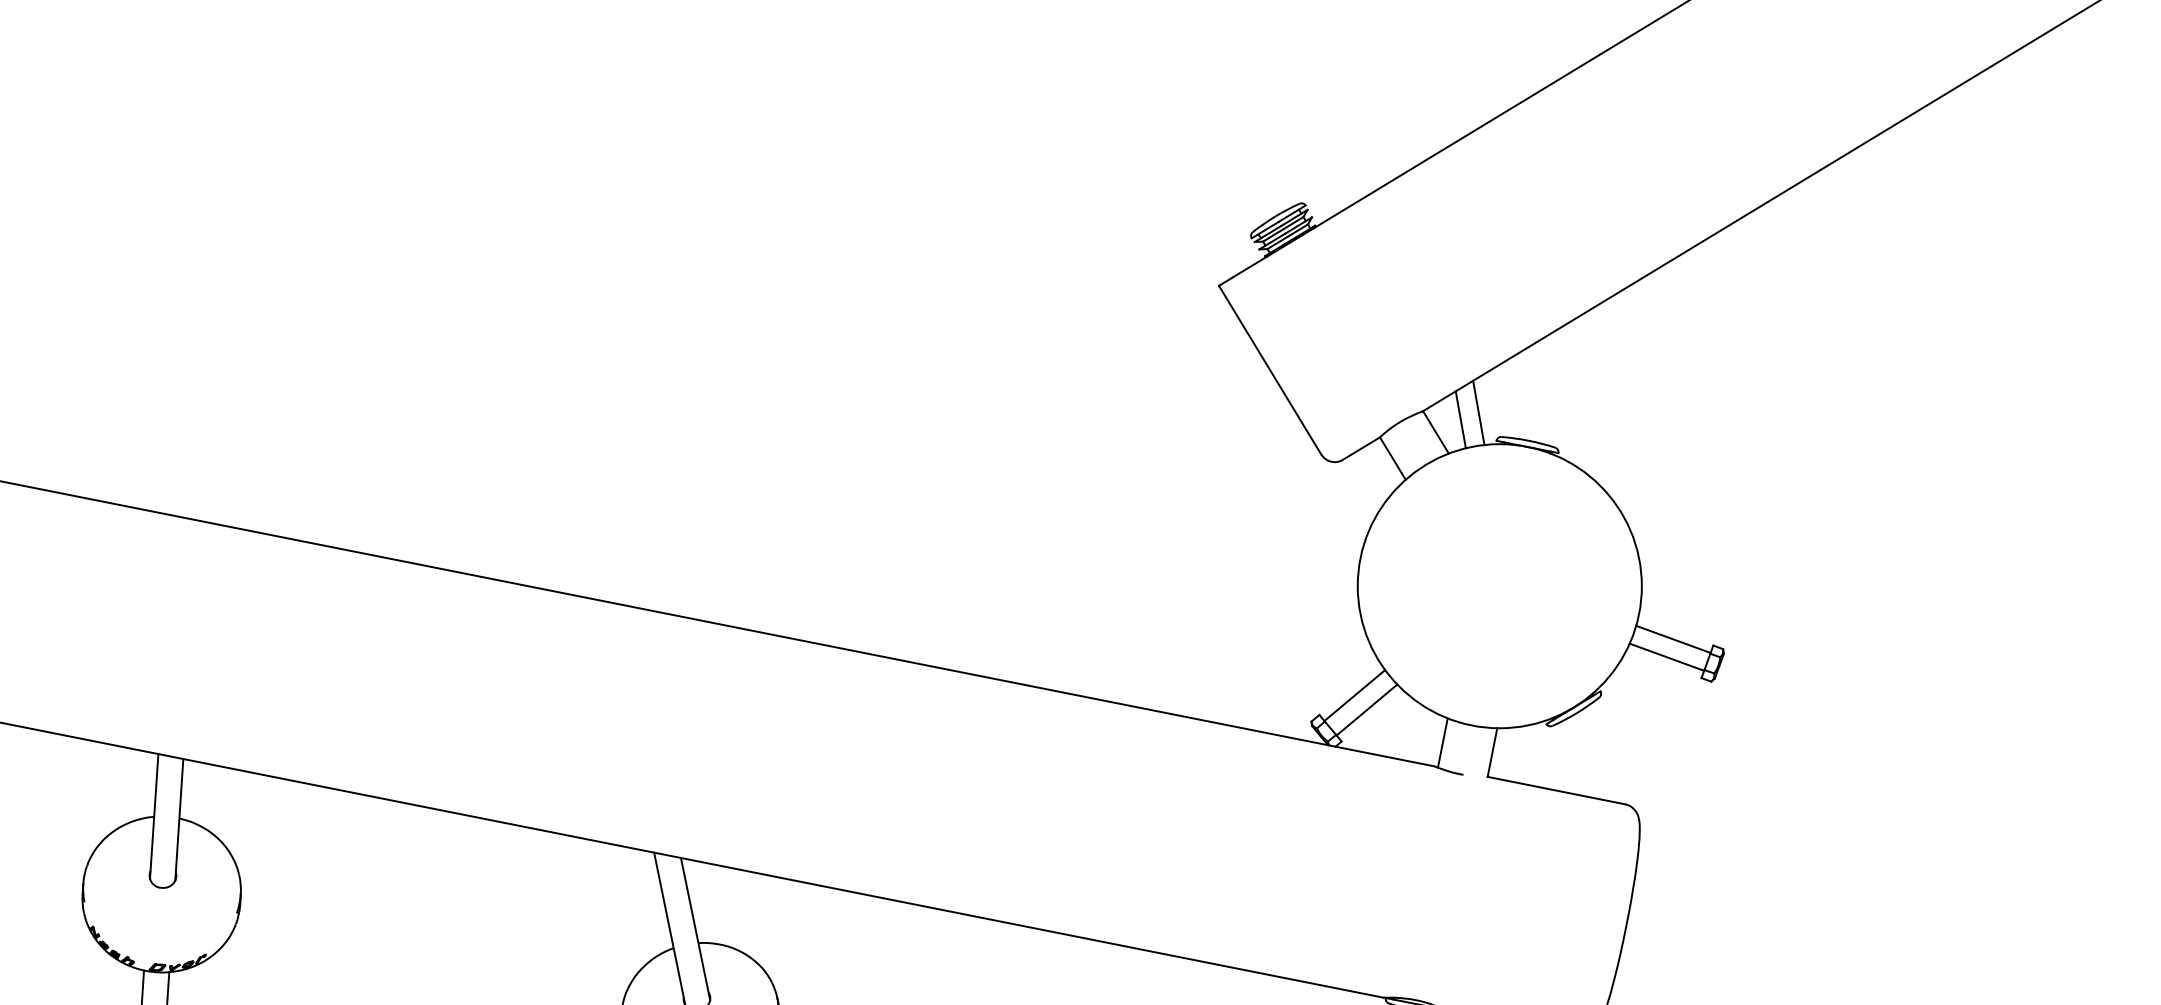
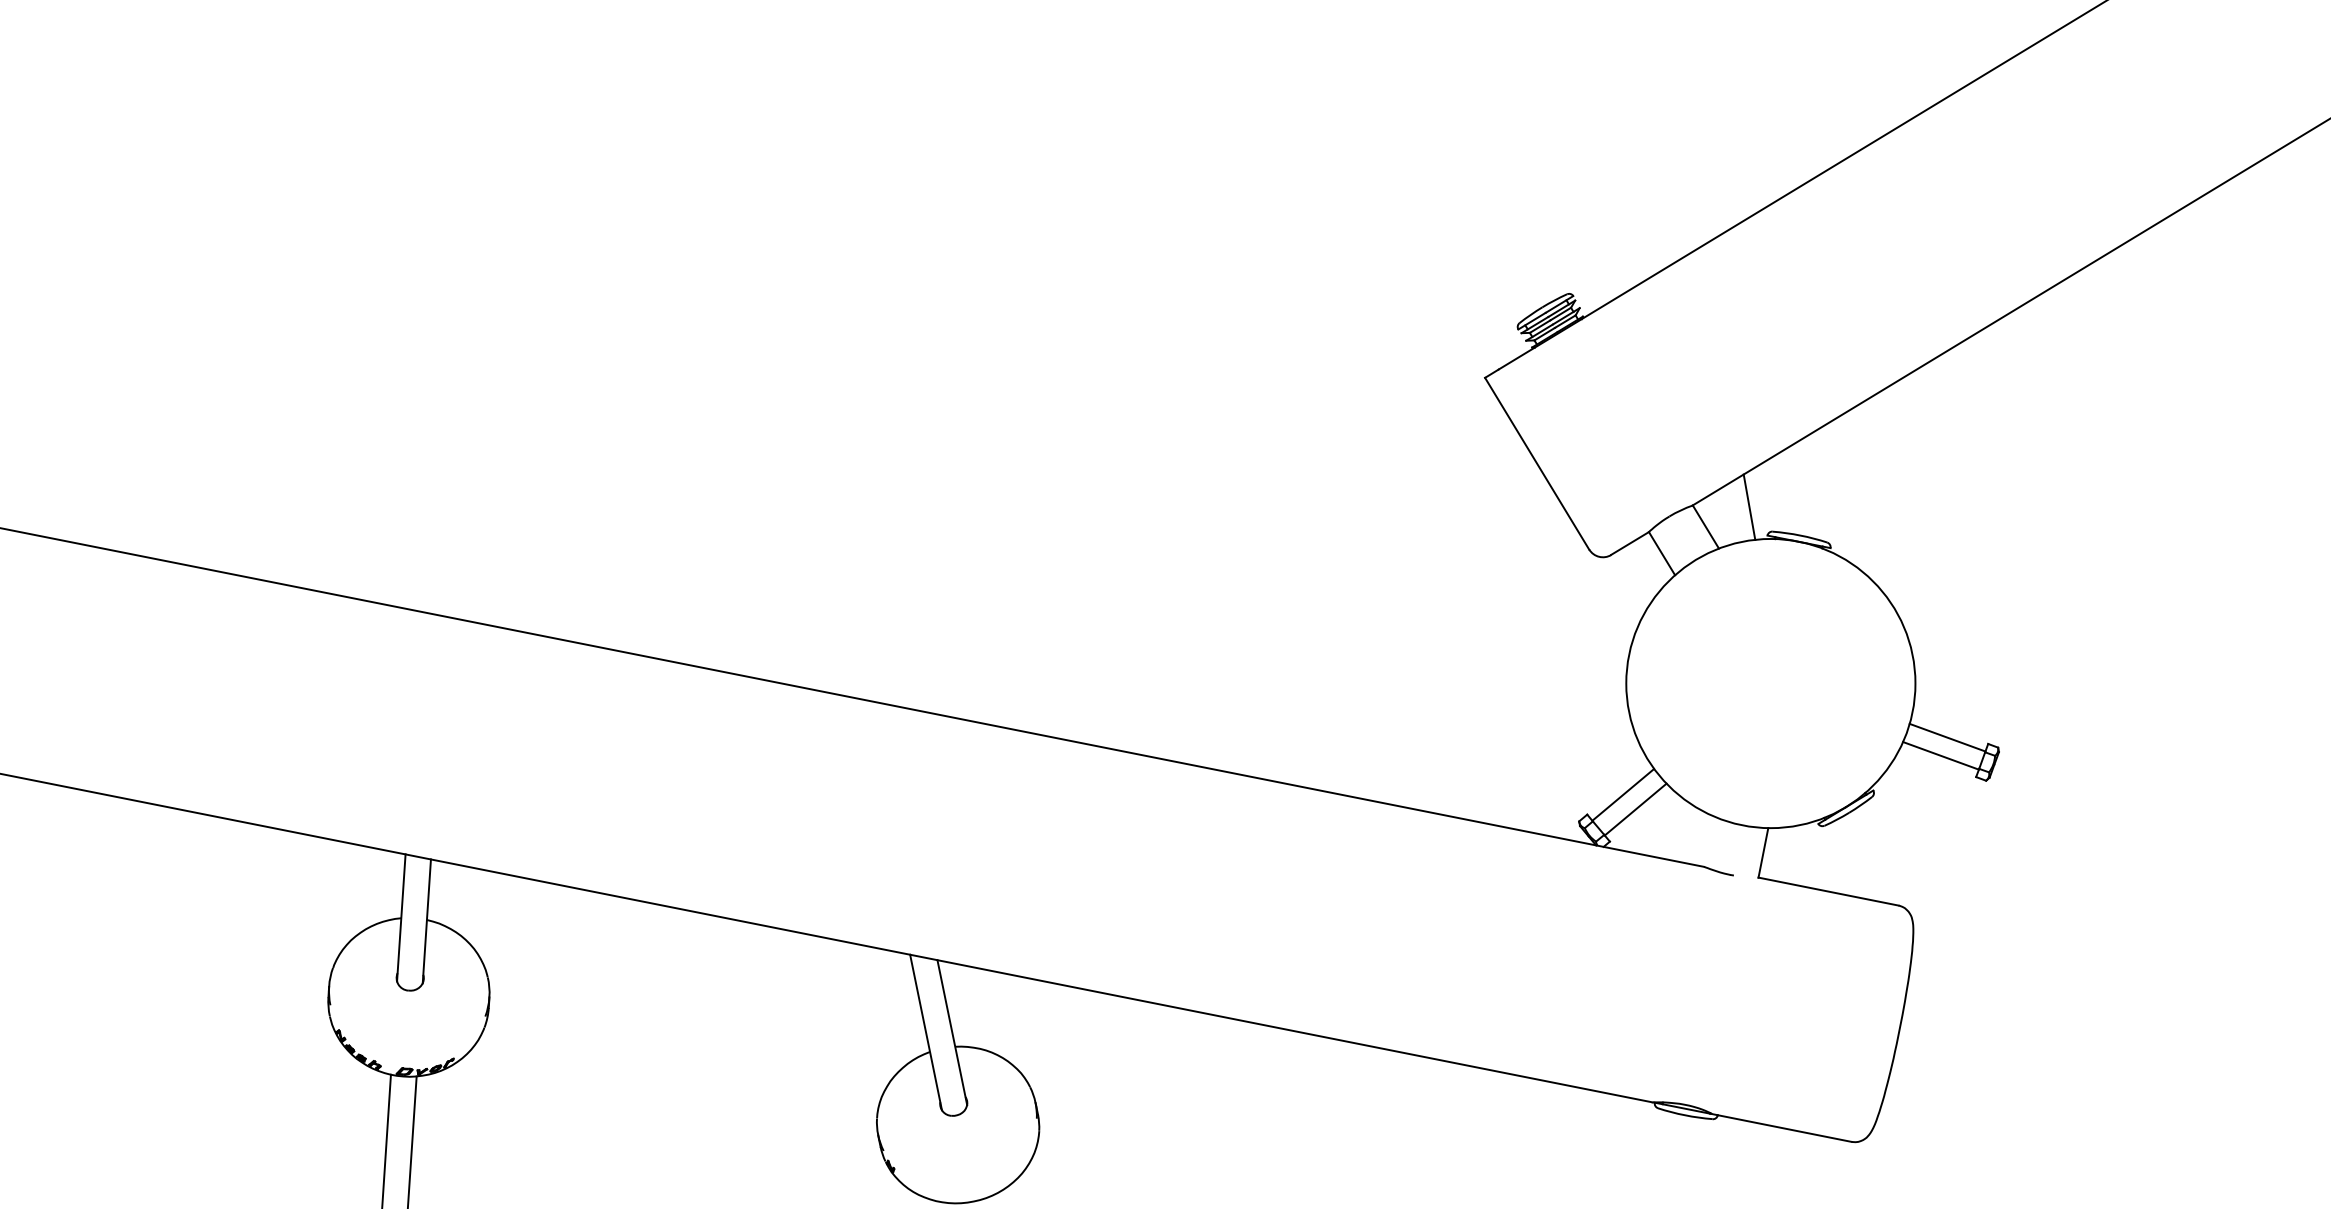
line: (1461, 420) -> (1731, 514), removed
line: (1442, 743) -> (1712, 843), removed

